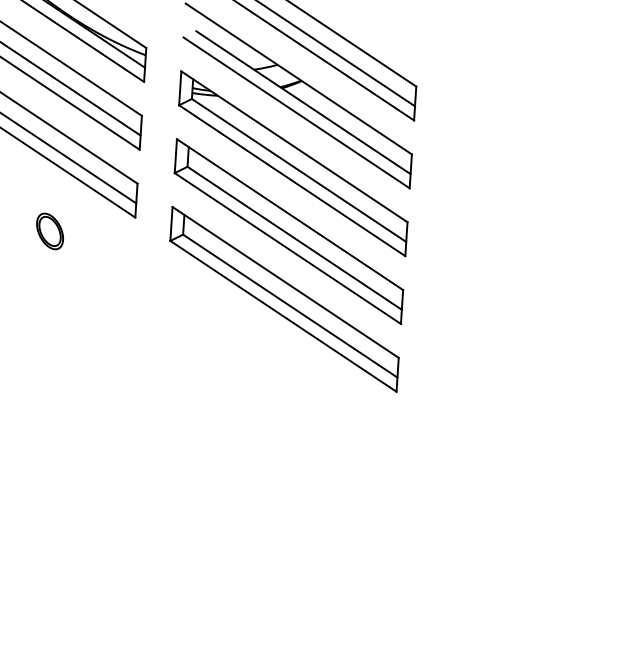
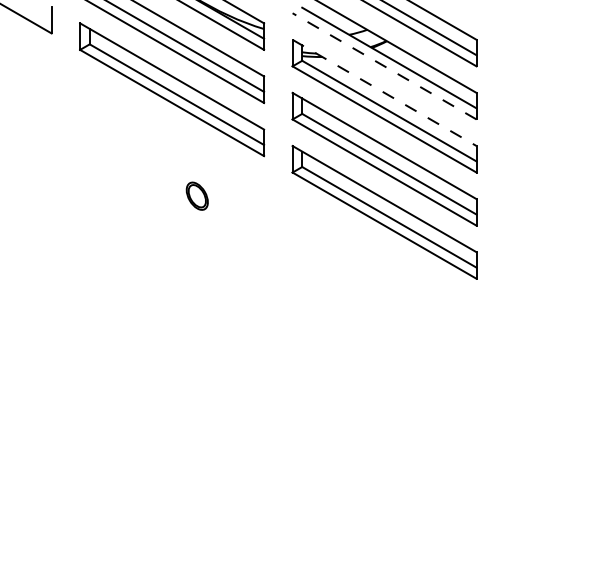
line: (296, 113) -> (384, 66), solid -> dashed
line: (295, 147) -> (385, 93), solid -> dashed
part: (49, 230) -> (196, 195), moved

